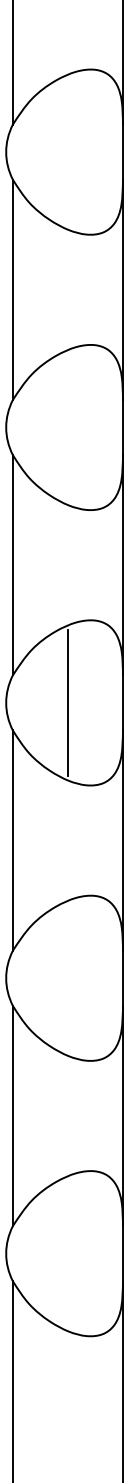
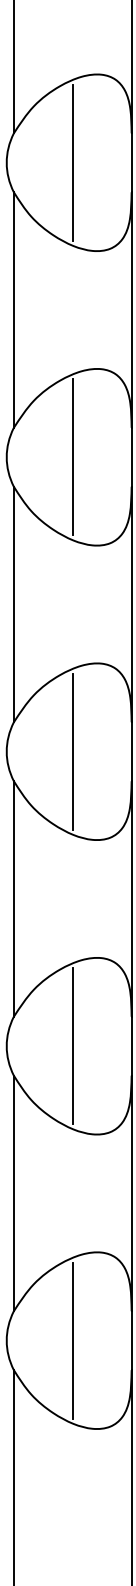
line: (67, 152) -> (72, 163), added
line: (67, 427) -> (72, 457), added
line: (67, 978) -> (72, 1046), added
line: (67, 1253) -> (72, 1340), added

